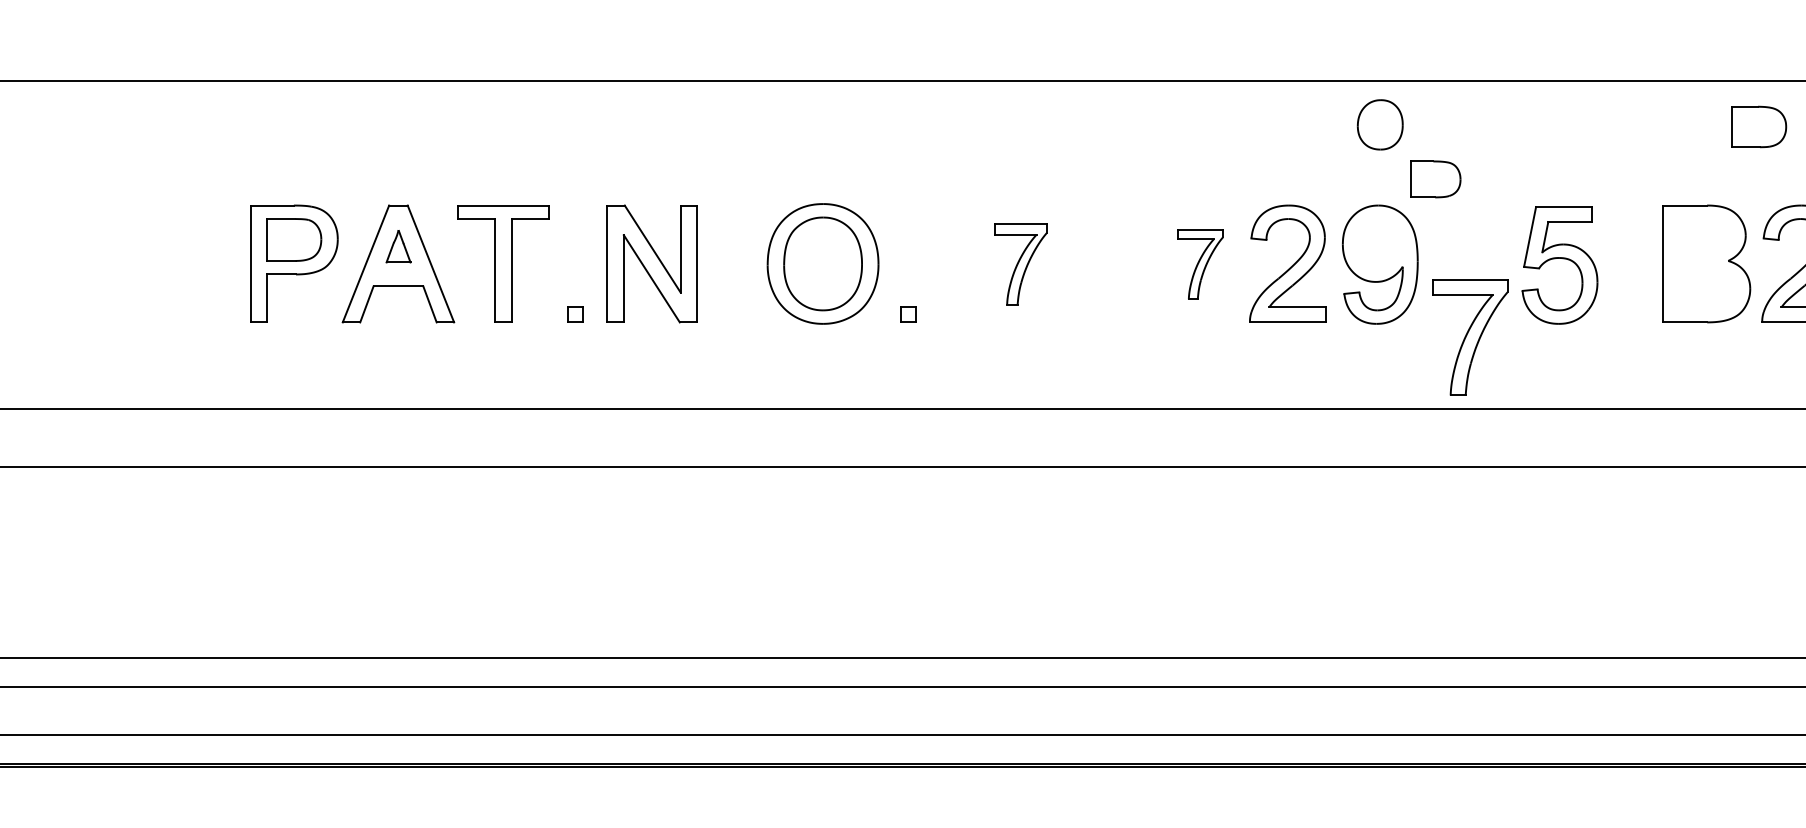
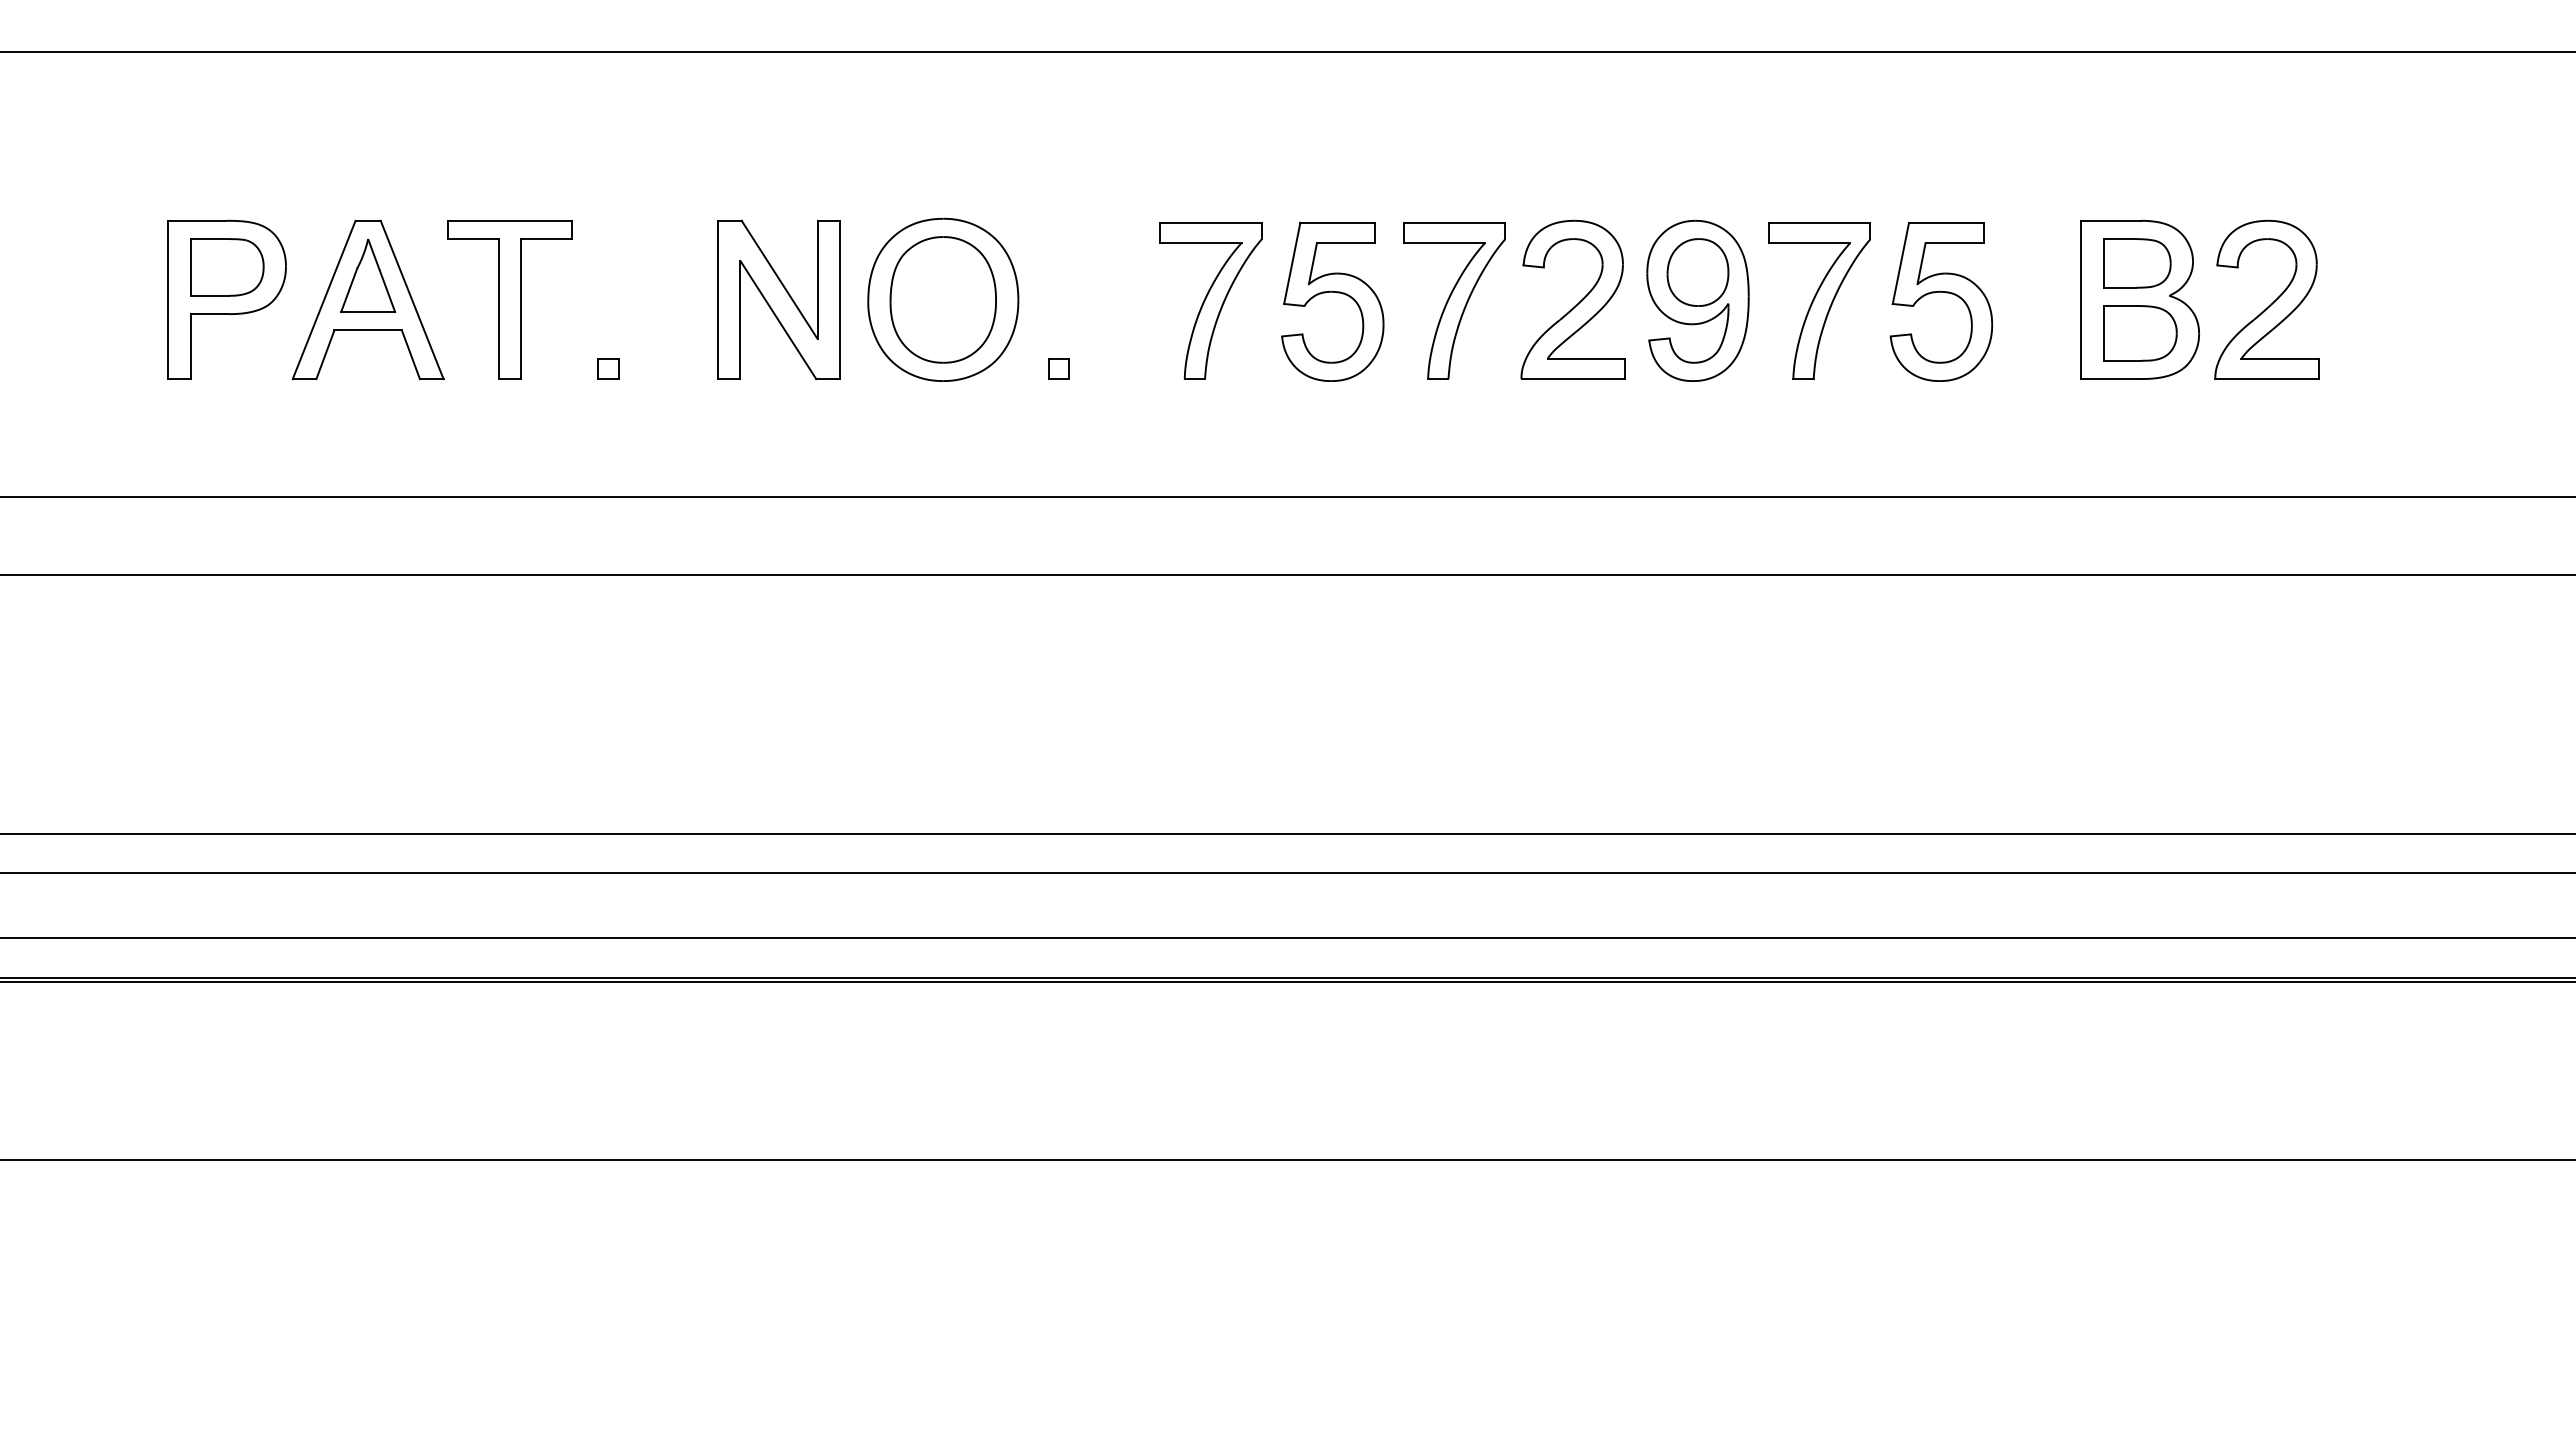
part: (1379, 124) -> (1697, 272), moved
part: (1759, 127) -> (2140, 333), moved
part: (1436, 179) -> (2137, 263), moved
part: (398, 246) -> (368, 276), size x1.67
part: (1110, 258) -> (1332, 292), added
part: (651, 263) -> (778, 299), moved
part: (1020, 264) -> (1210, 300), size x1.43
part: (1200, 264) -> (1454, 300), size x1.67
part: (1469, 337) -> (1819, 300), moved

